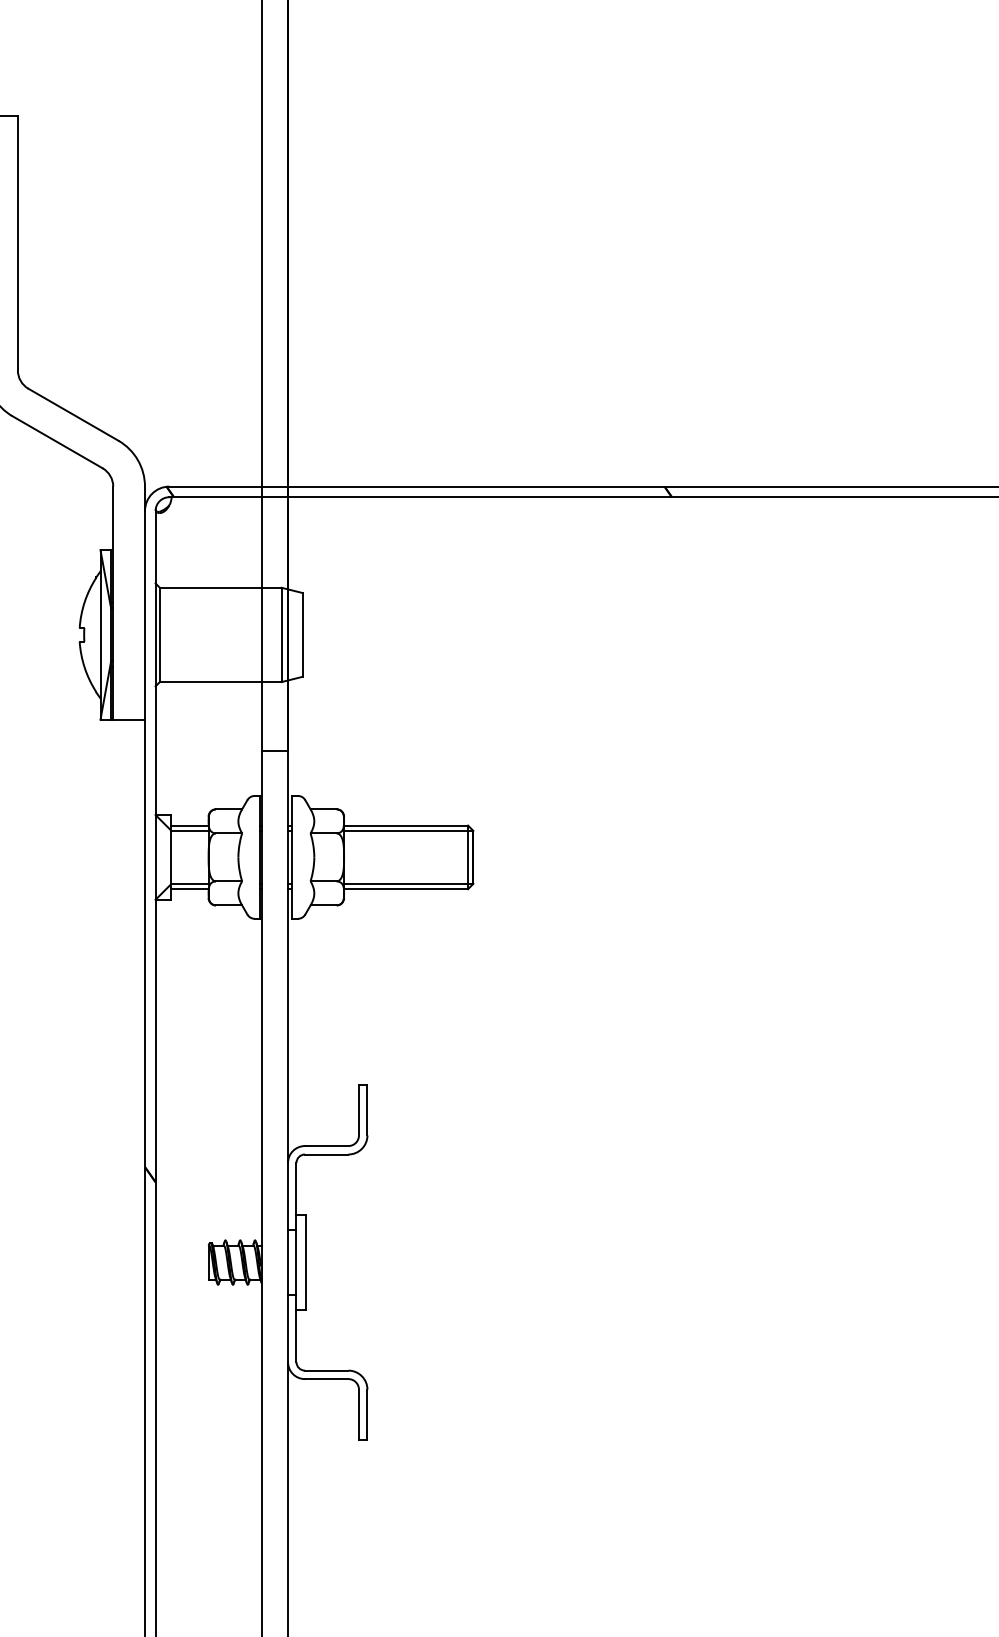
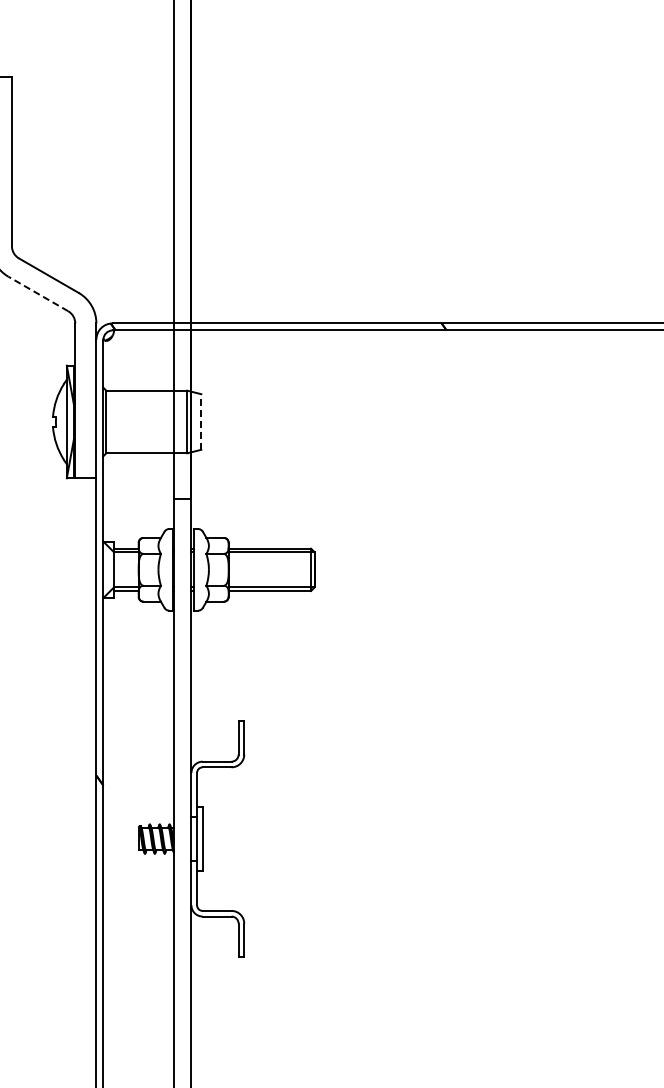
line: (57, 441) -> (38, 293), solid -> dashed
line: (303, 635) -> (201, 422), solid -> dashed

